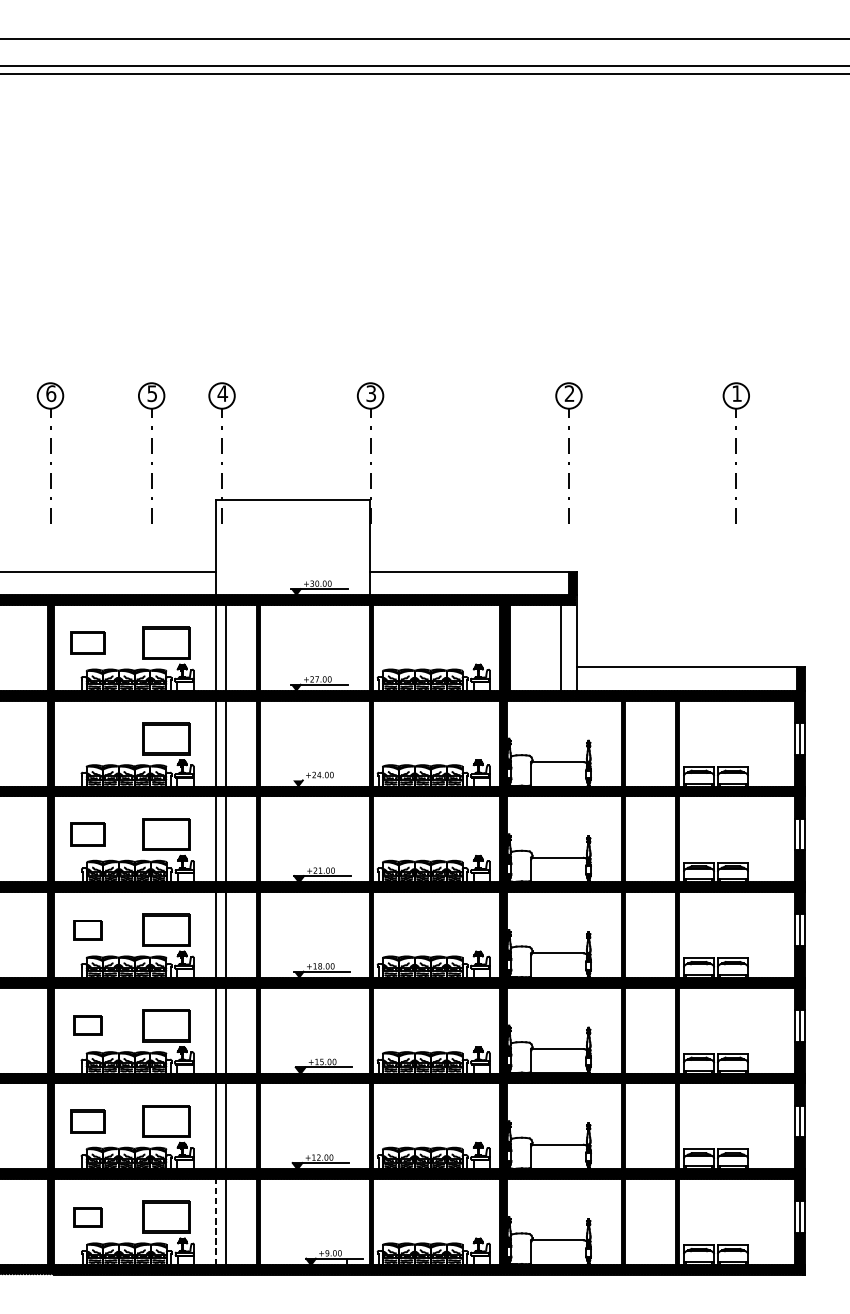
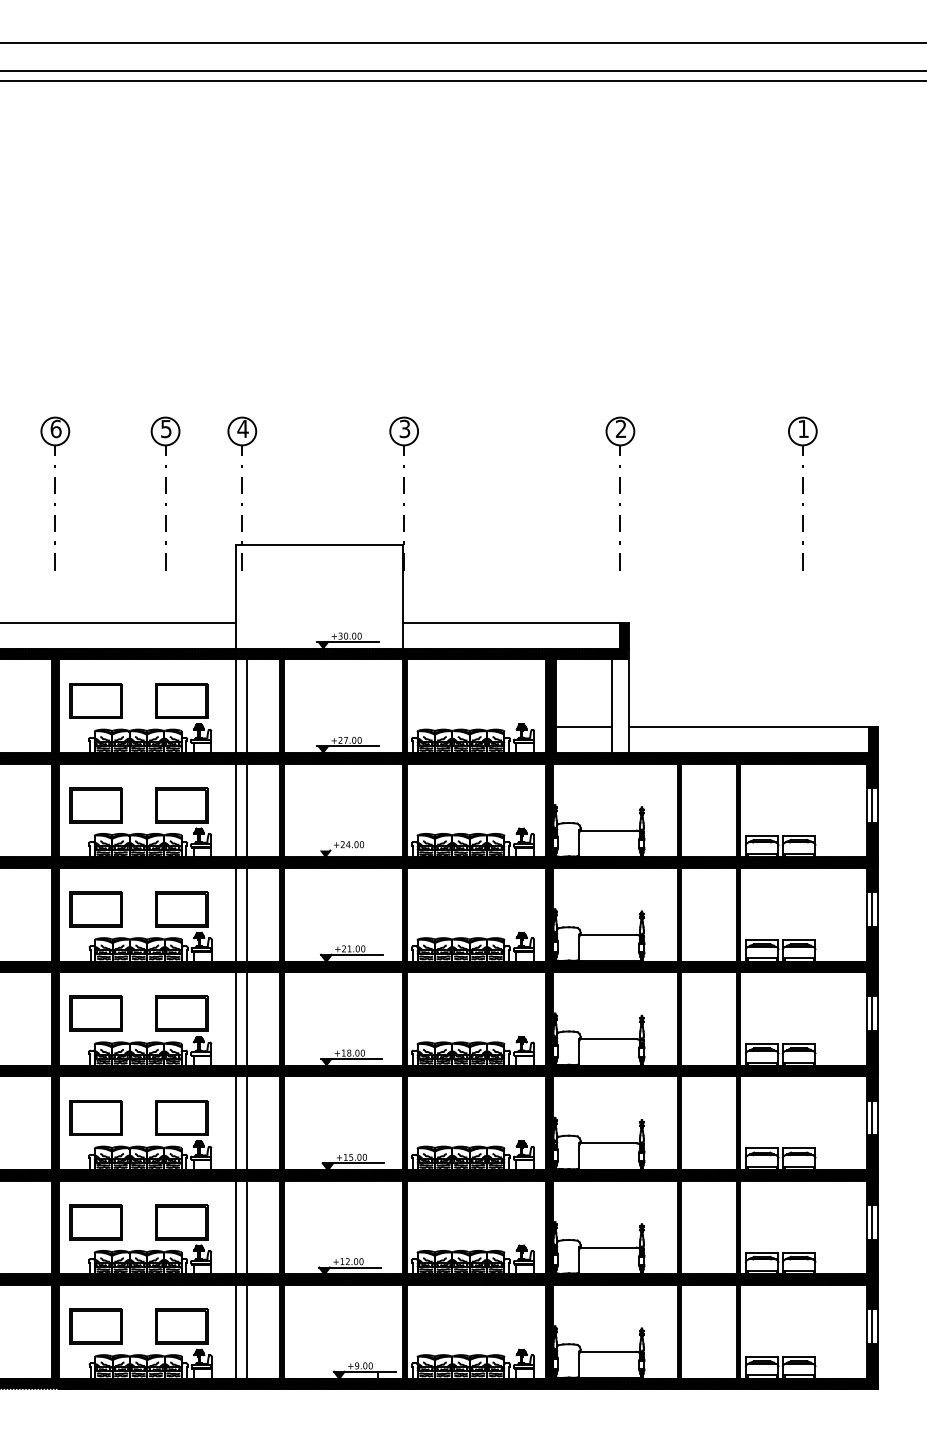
part: (87, 642) -> (95, 700), size x1.43
line: (535, 667) -> (583, 727), added
part: (87, 739) -> (95, 805), added
part: (87, 834) -> (95, 909), size x1.43
part: (87, 929) -> (95, 1013), size x1.67
part: (87, 1025) -> (95, 1117), size x1.67
part: (87, 1121) -> (95, 1222), size x1.43
part: (87, 1217) -> (95, 1326), size x1.67
line: (216, 1221) -> (236, 1331), dashed -> solid

